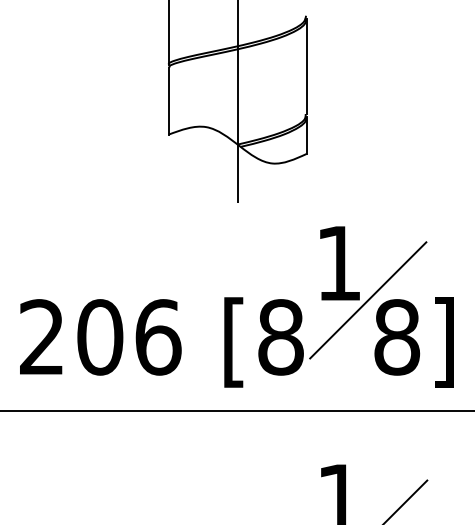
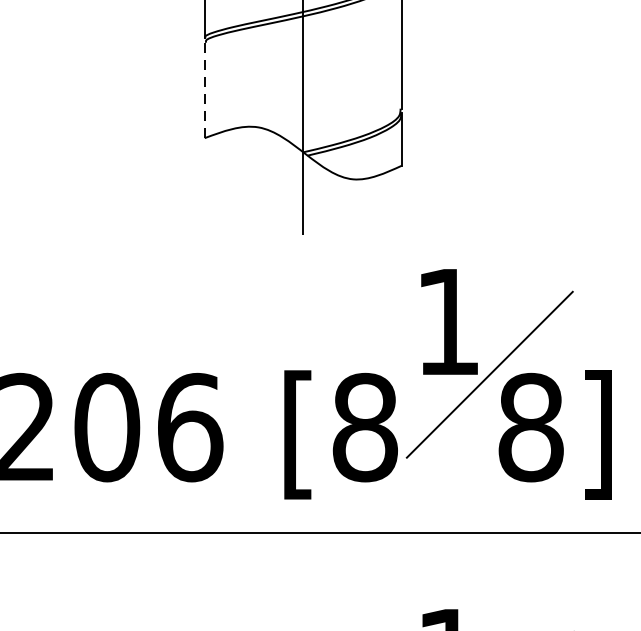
line: (168, 101) -> (204, 90), solid -> dashed

